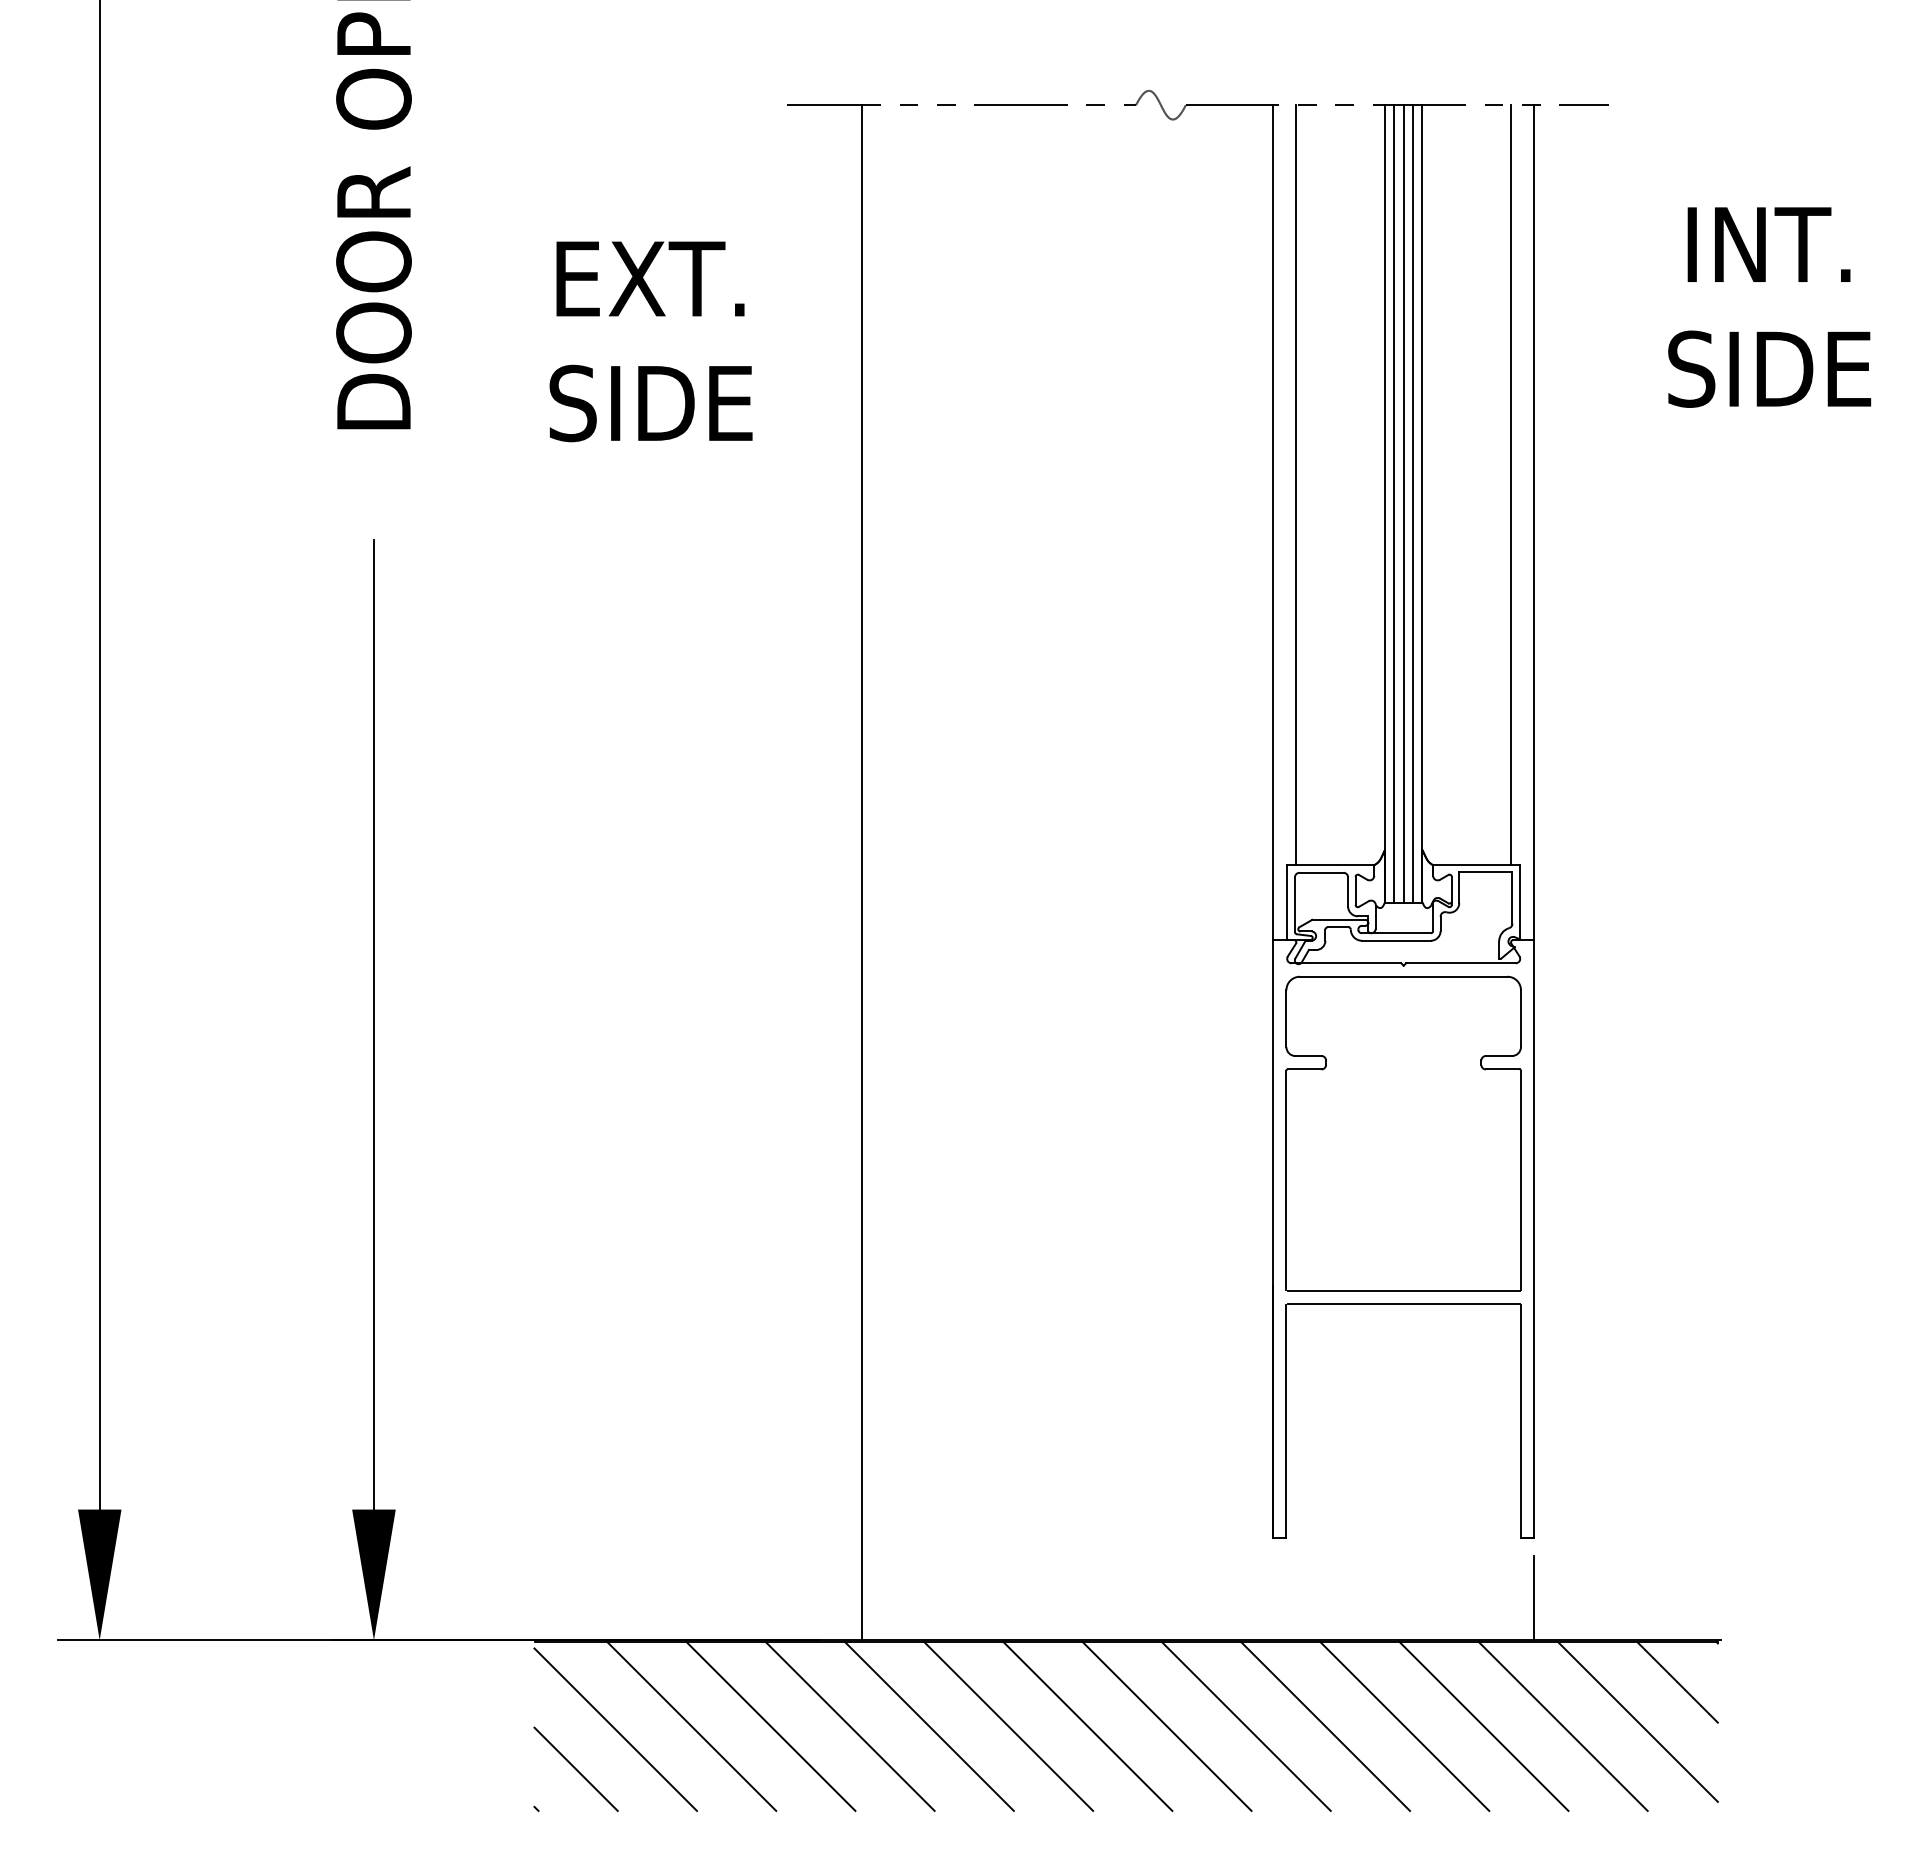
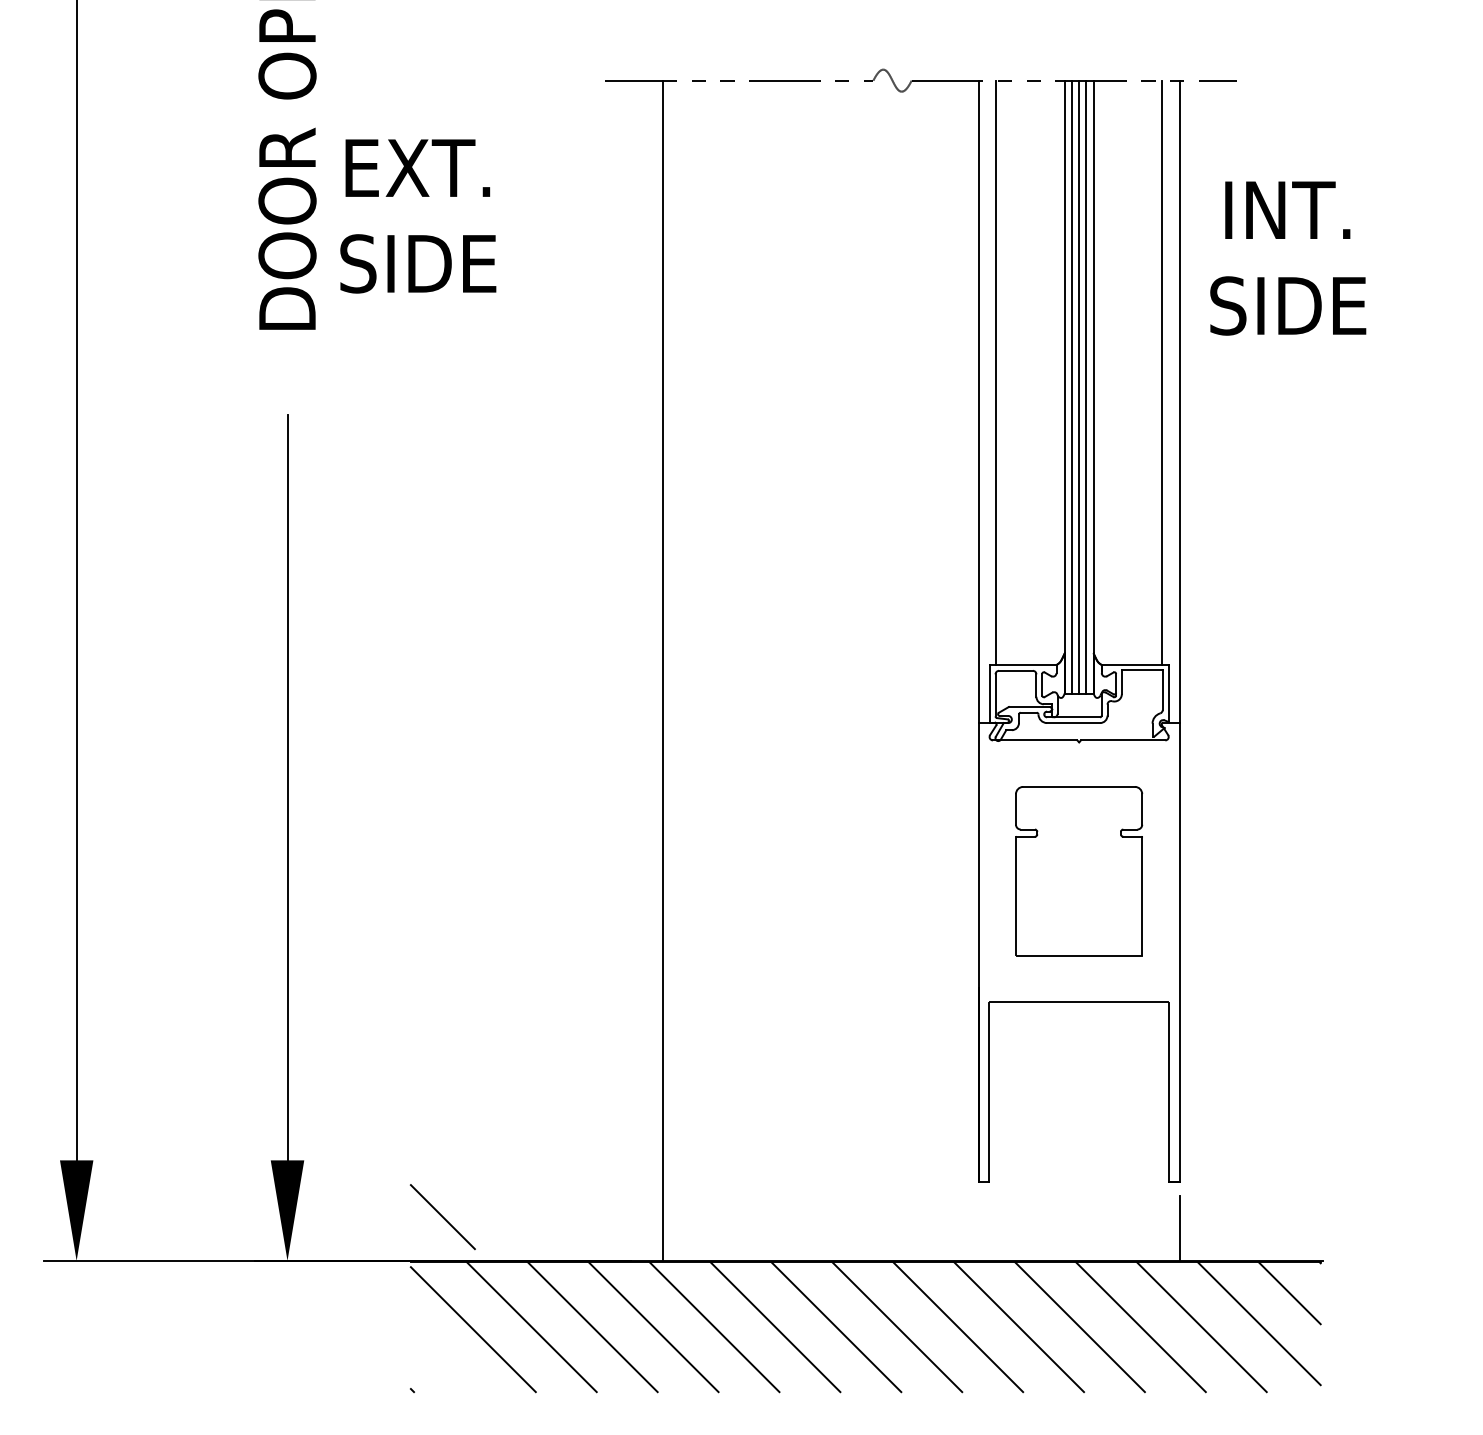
text: (1769, 307) -> (1288, 258), moved
text: (650, 341) -> (417, 216), moved
part: (1403, 1133) -> (1079, 871), size x0.7
line: (575, 1768) -> (442, 1216), moved

